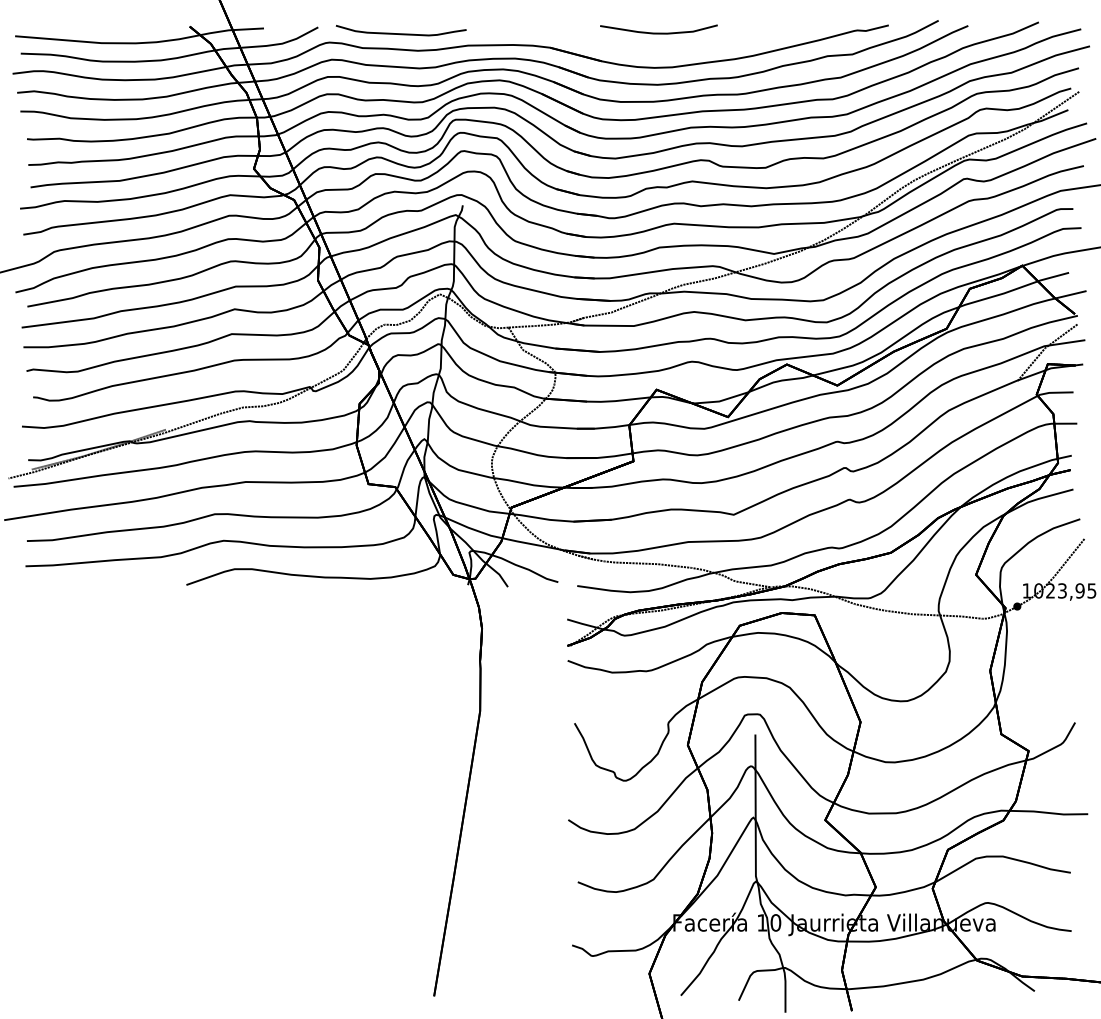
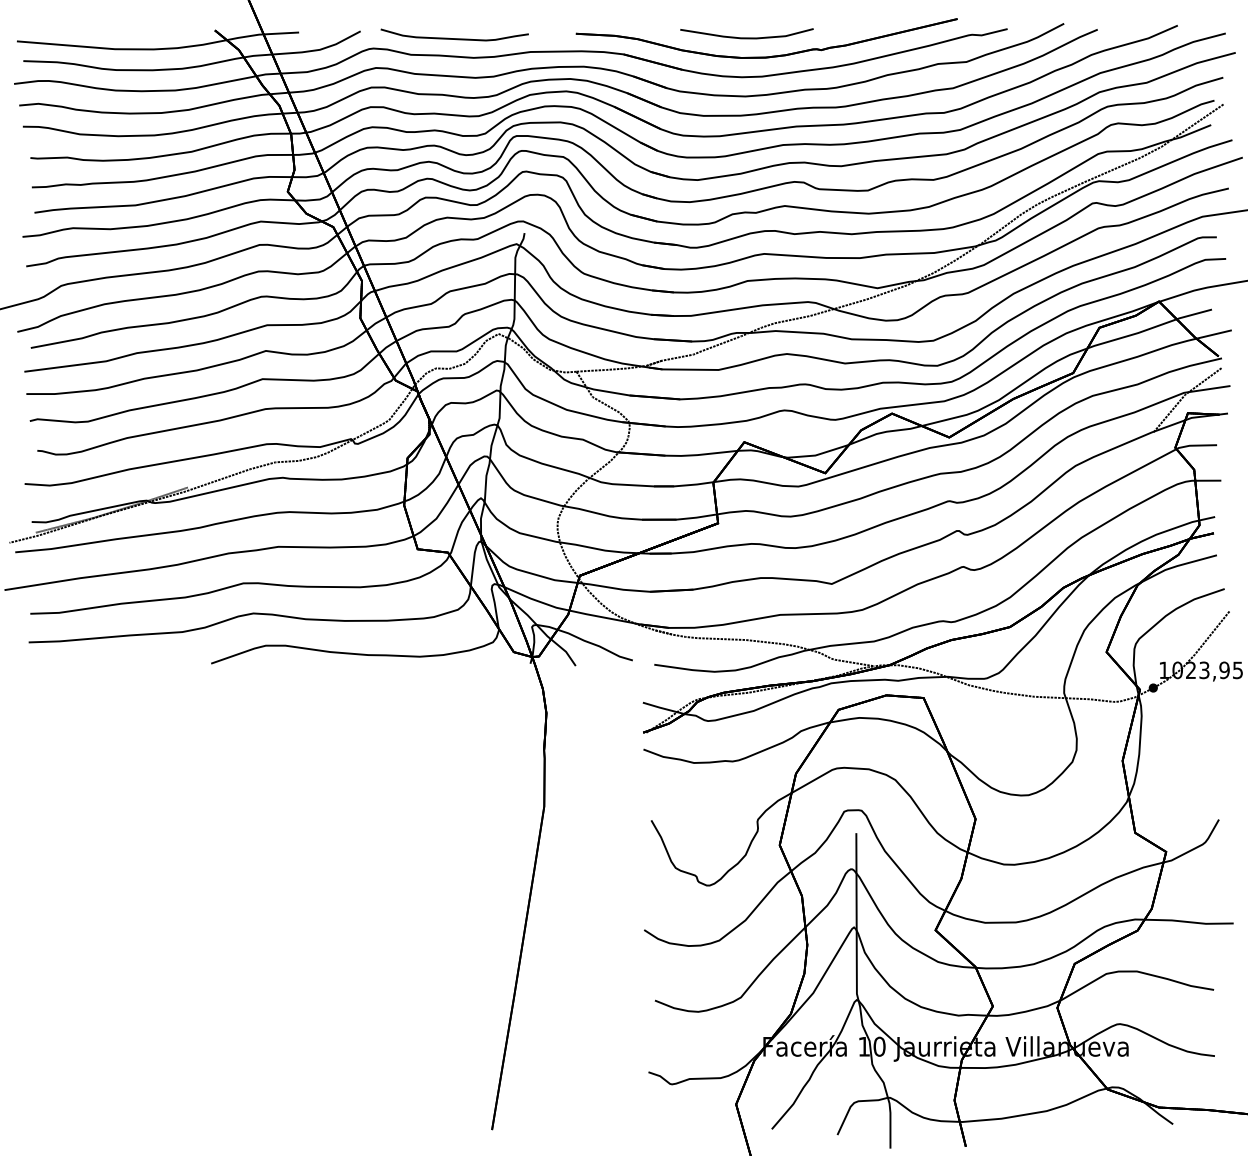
part: (676, 49) -> (766, 56), added

